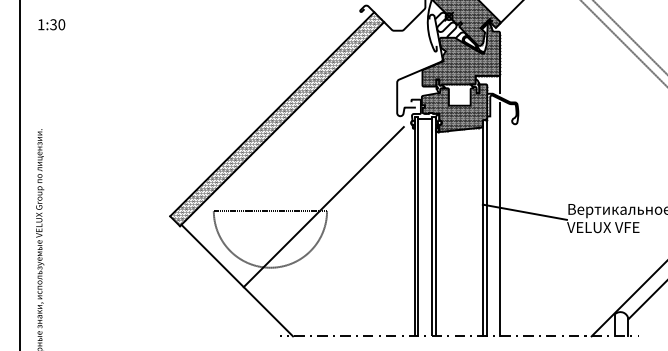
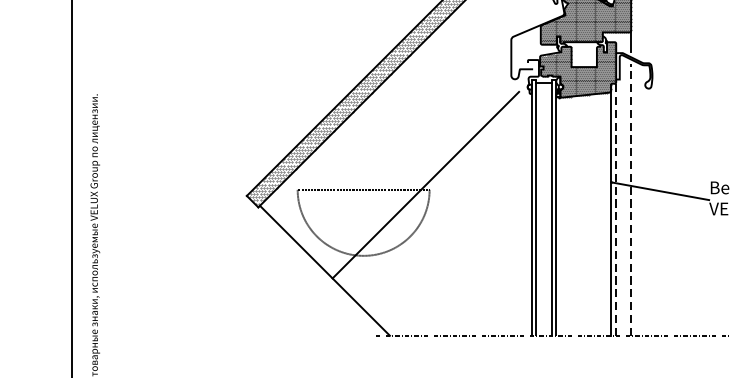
line: (500, 219) -> (631, 199), solid -> dashed
line: (487, 227) -> (616, 208), solid -> dashed

